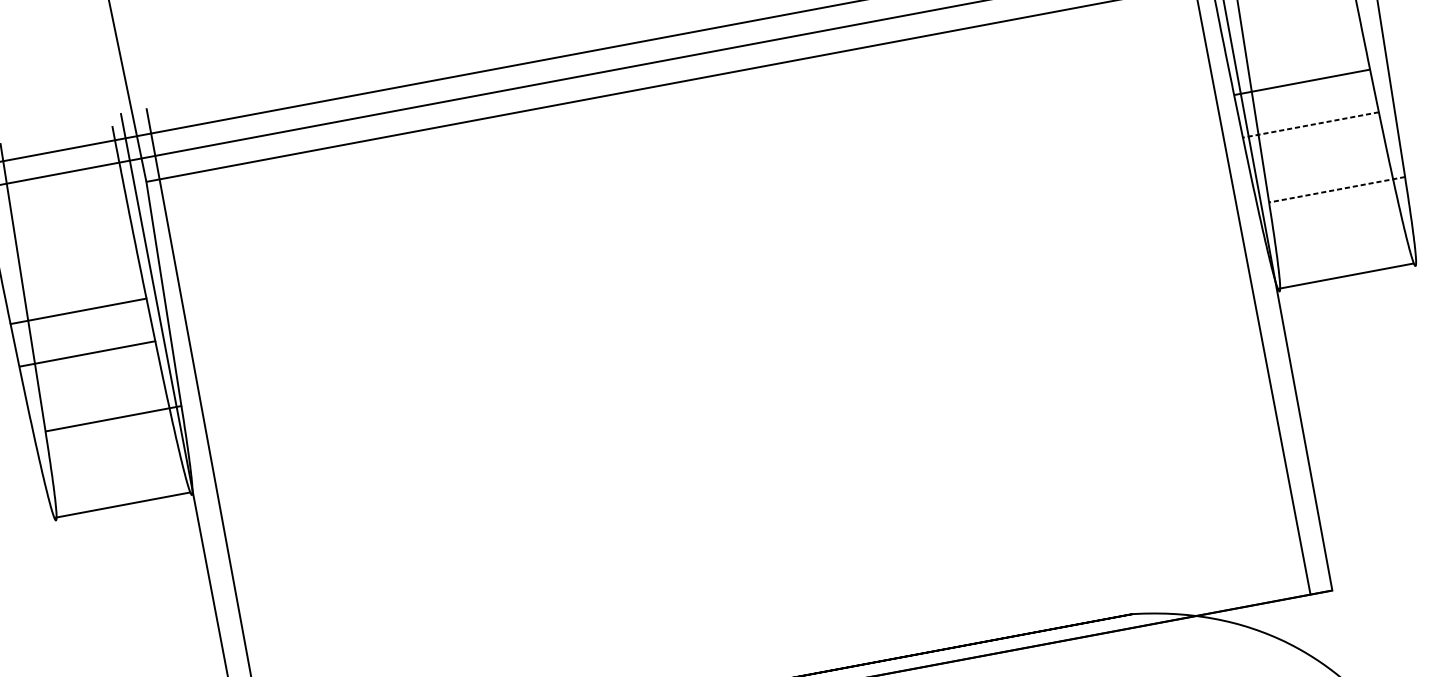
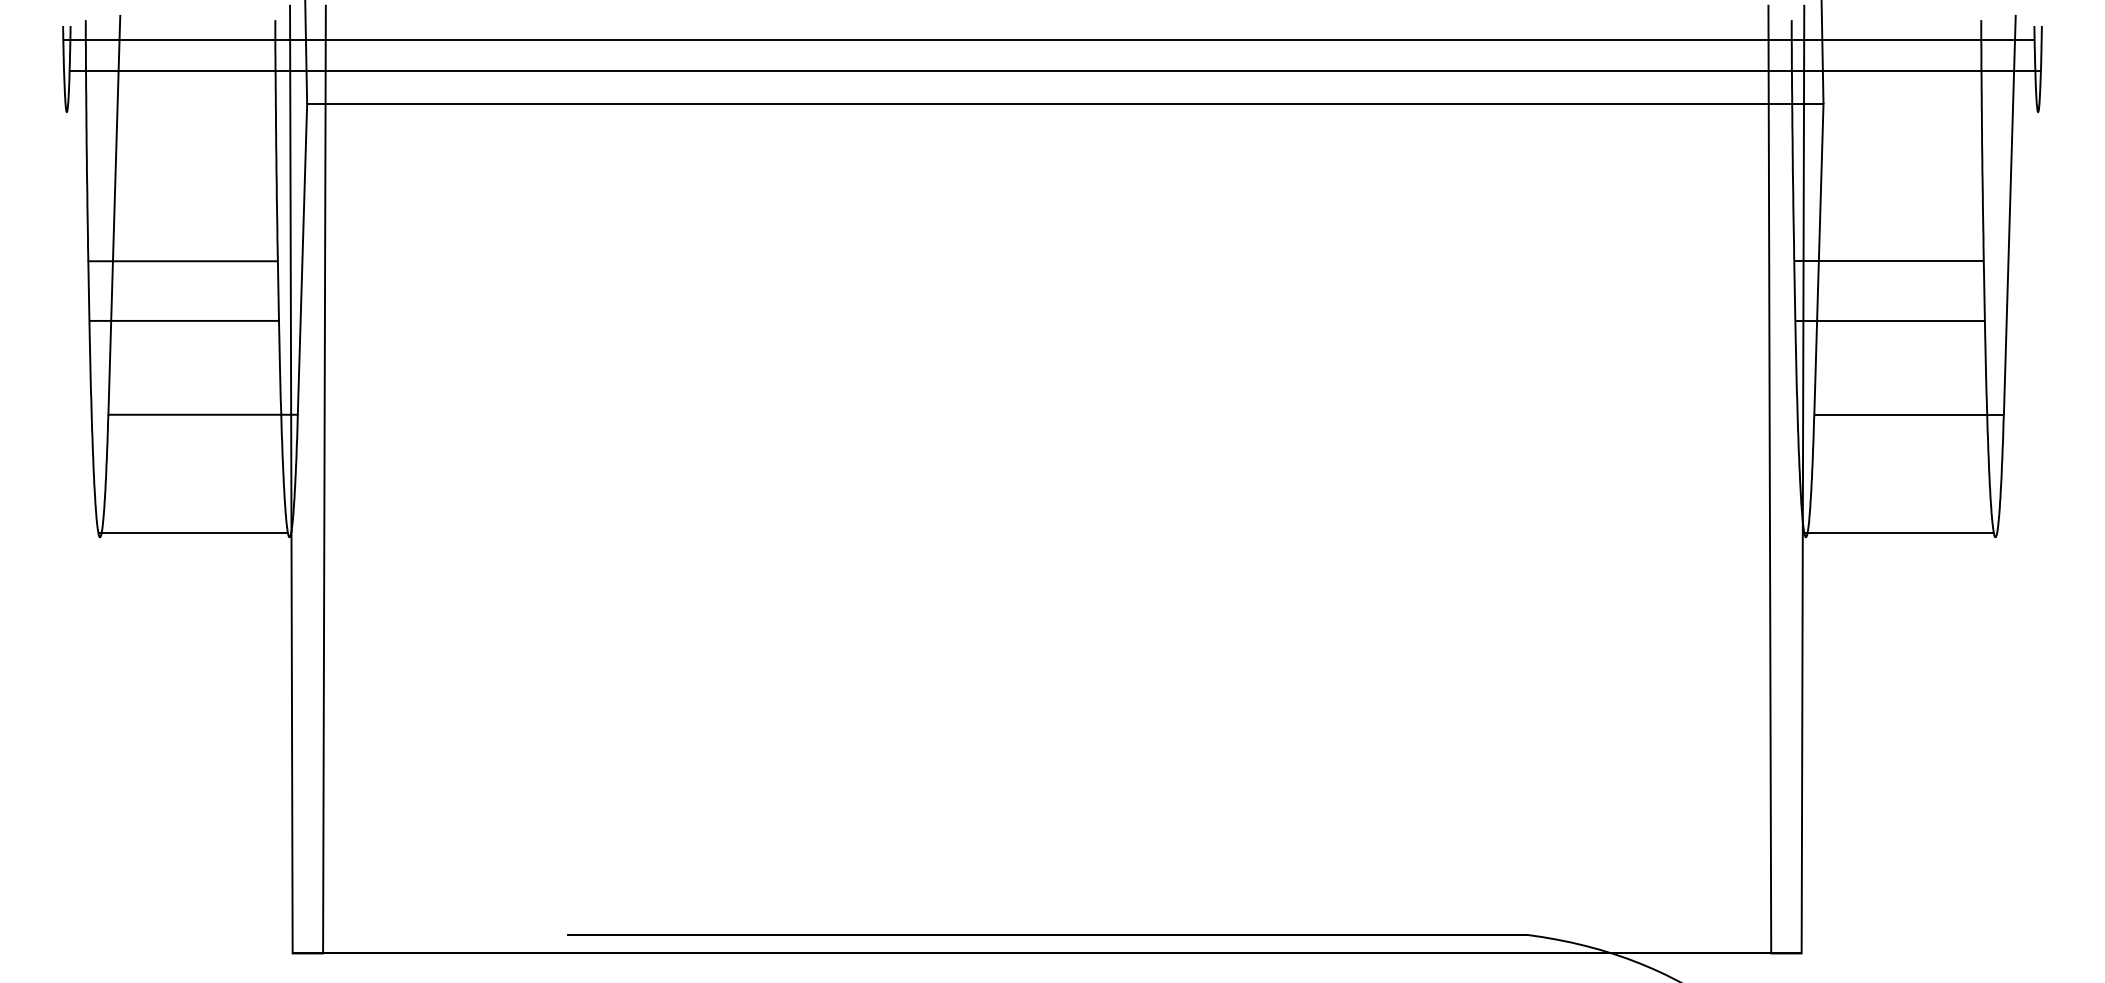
line: (1311, 124) -> (1890, 320), dashed -> solid
line: (1337, 189) -> (1909, 414), dashed -> solid

